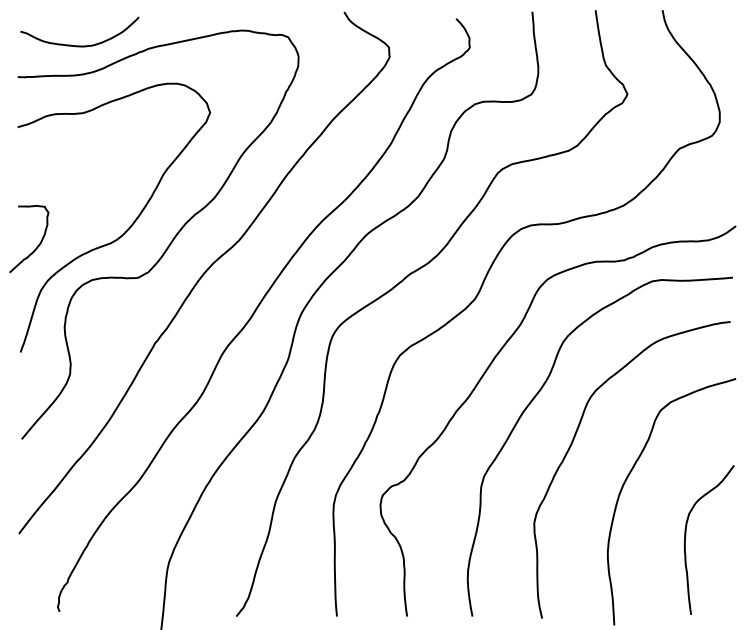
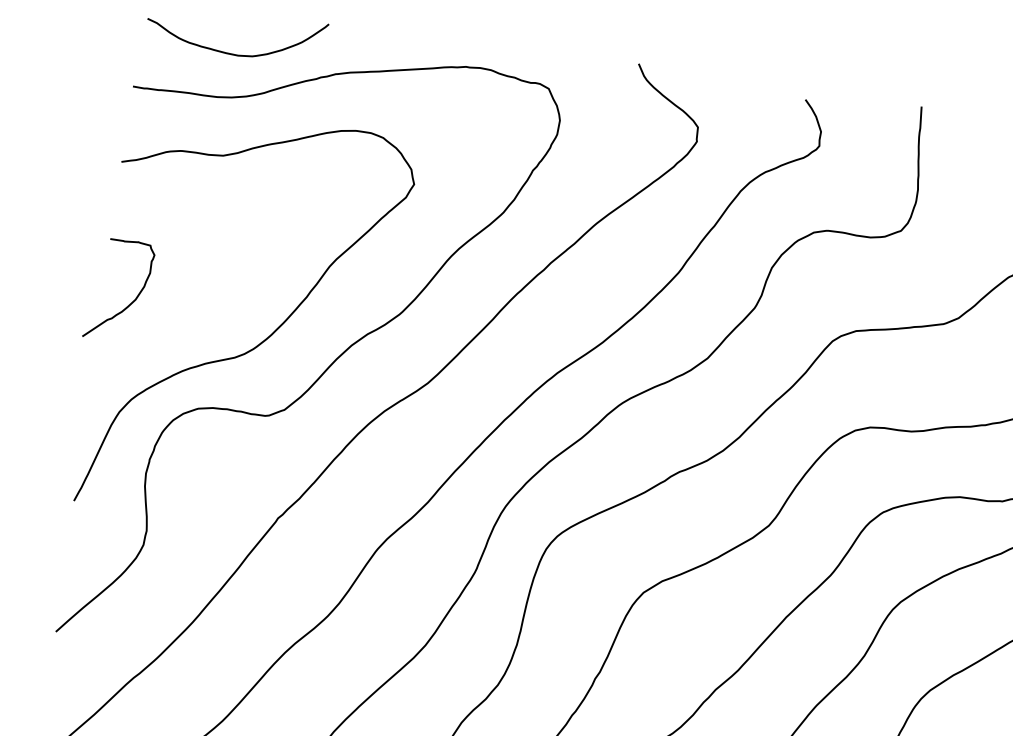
curve: (37, 245) -> (130, 302), moved

